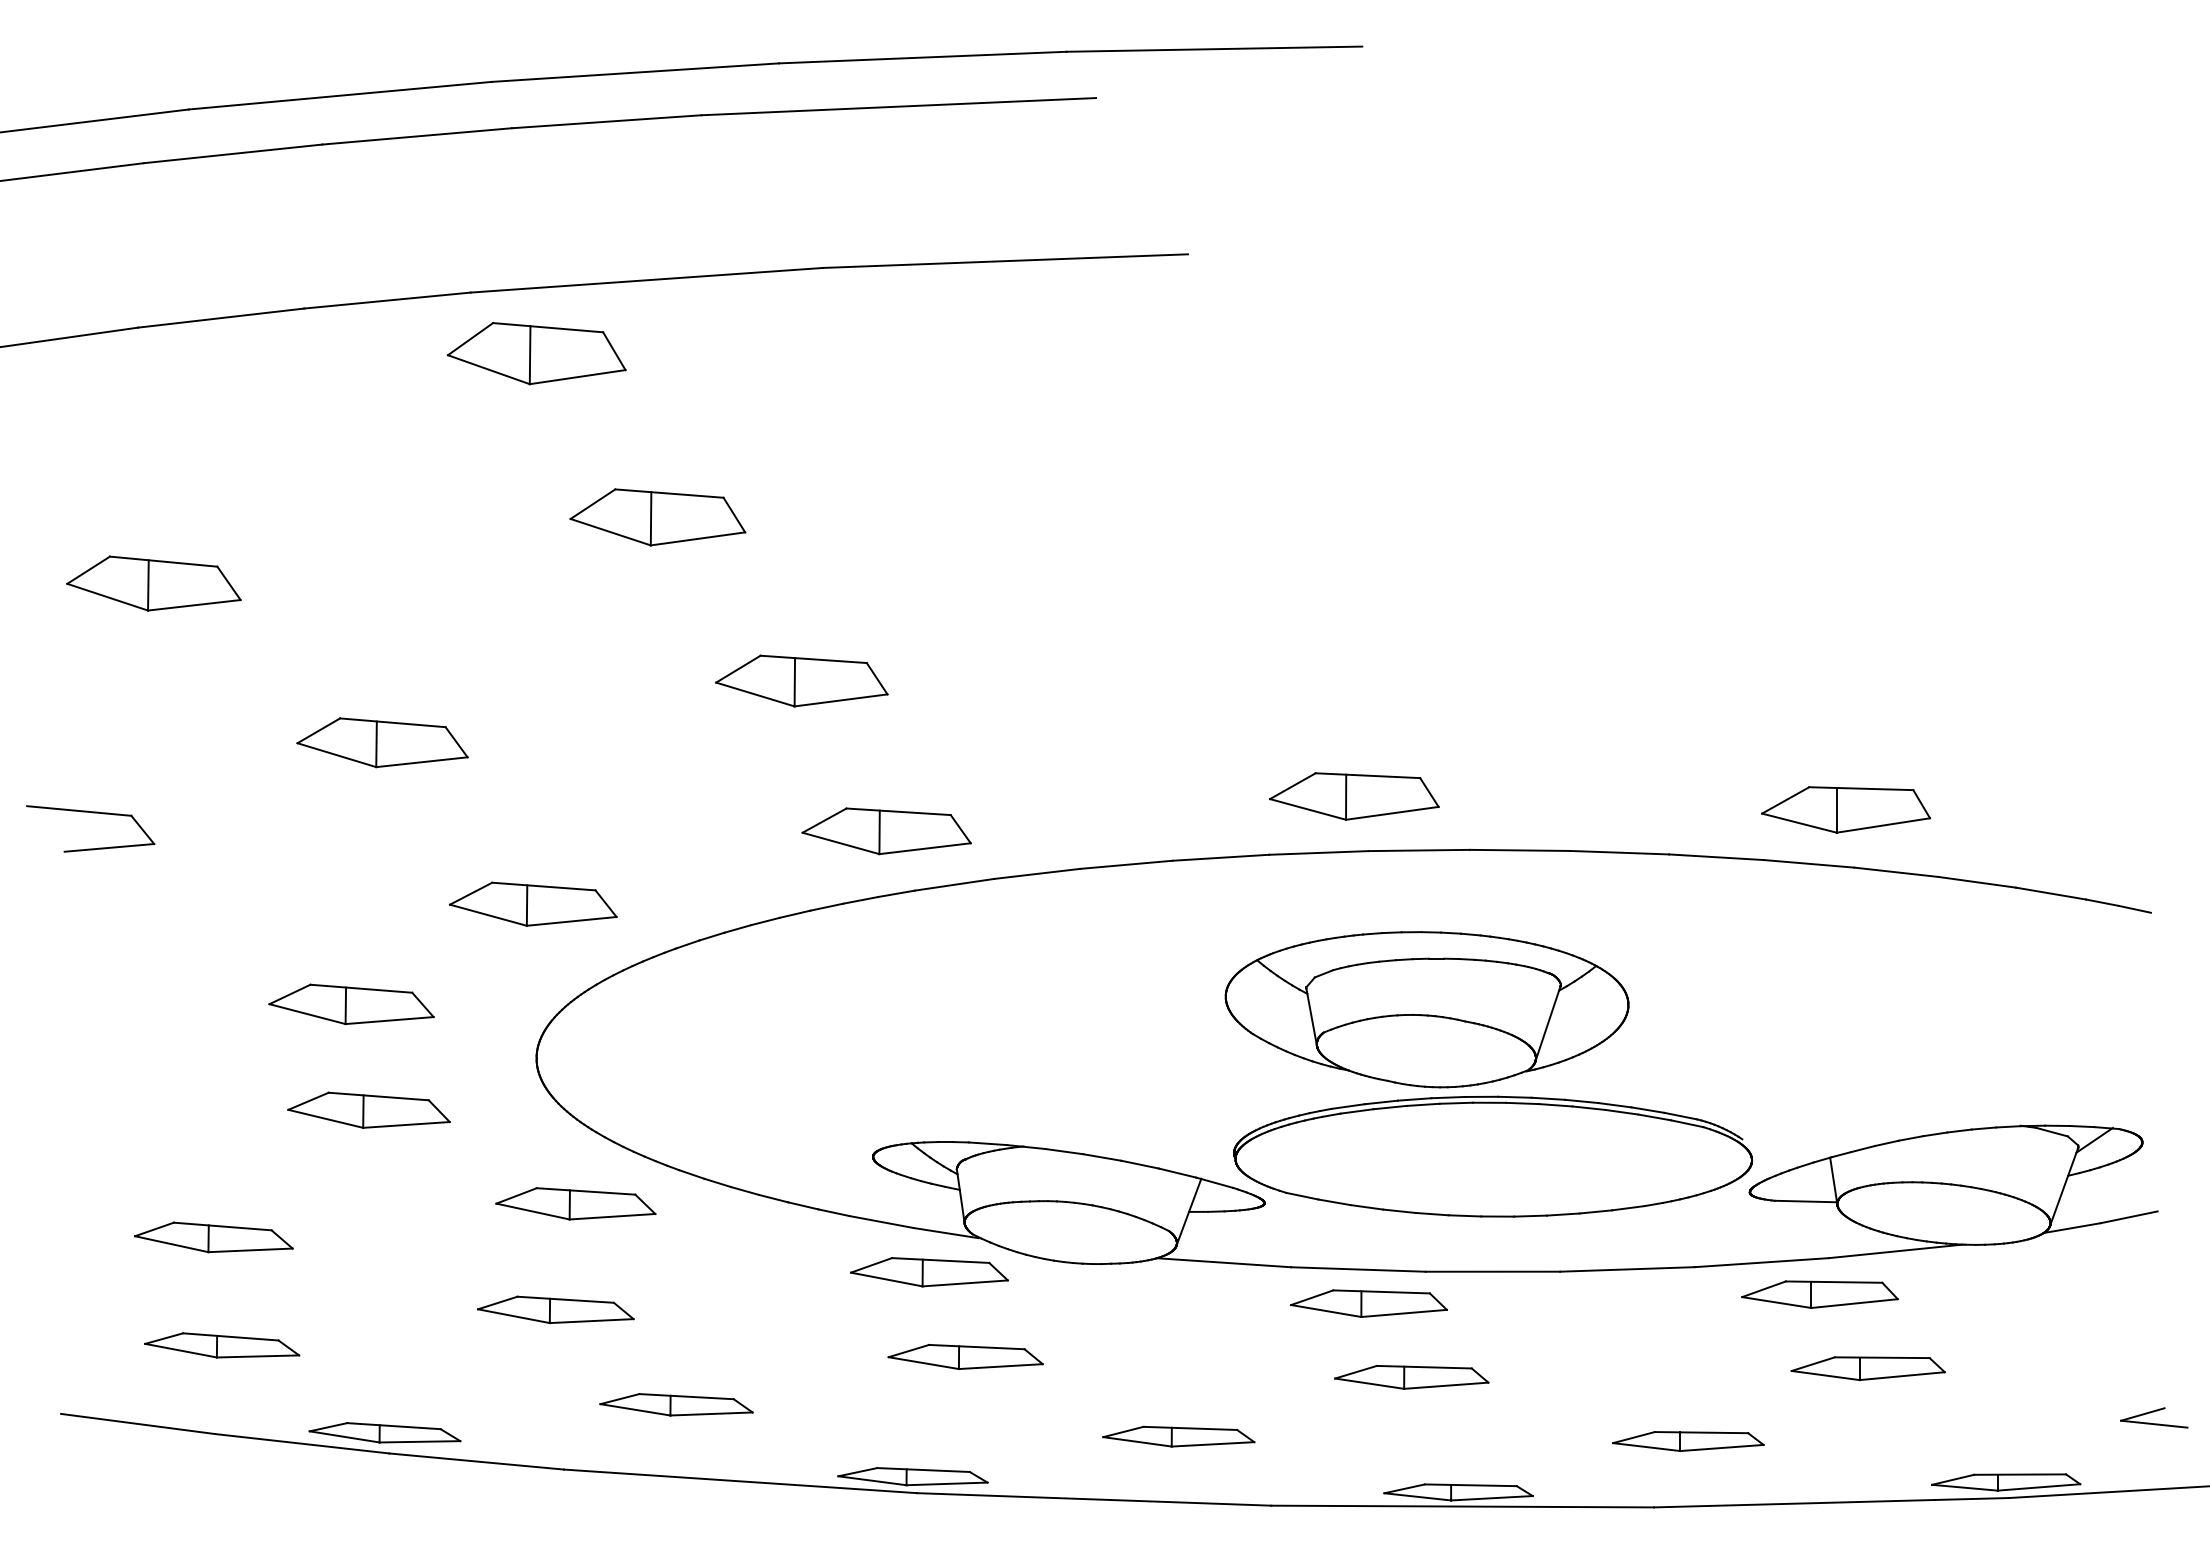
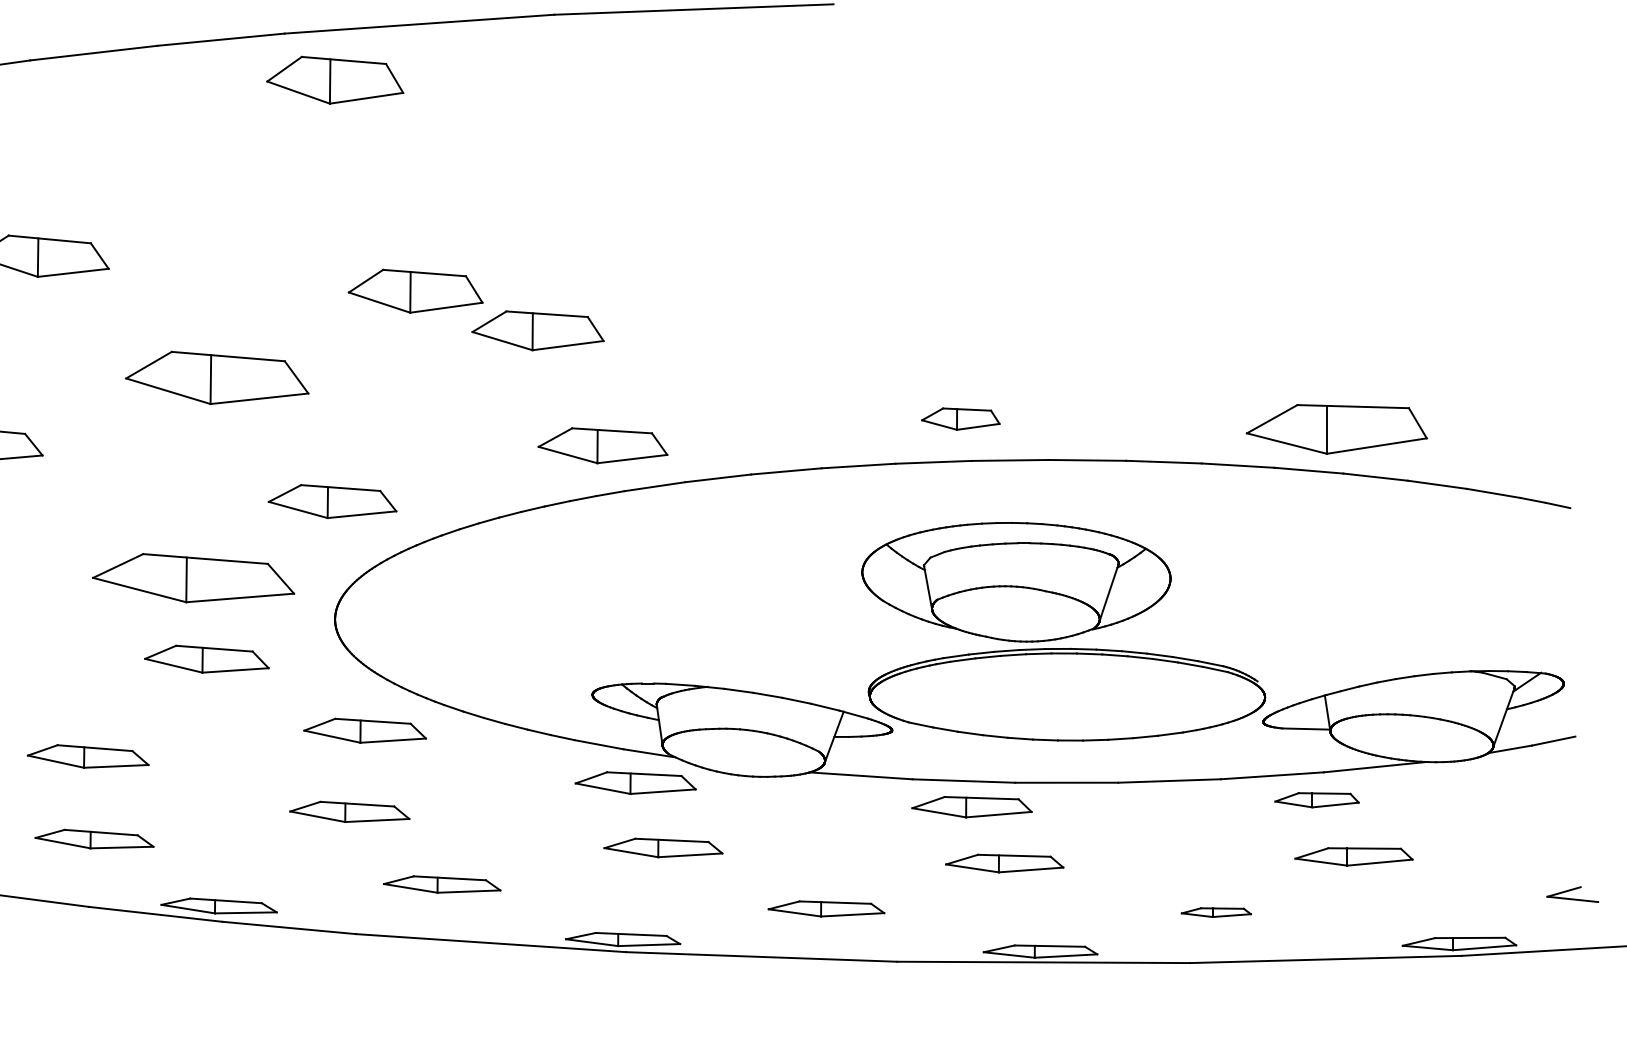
part: (657, 517) -> (415, 291), moved
part: (382, 742) -> (217, 377), size x1.4
part: (1354, 796) -> (960, 419), size x0.6
part: (1846, 809) -> (1337, 429), size x1.4
part: (351, 1004) -> (193, 578), size x1.6
part: (1819, 1294) -> (1316, 800), size x0.7
part: (1688, 1441) -> (1216, 912), size x0.6

